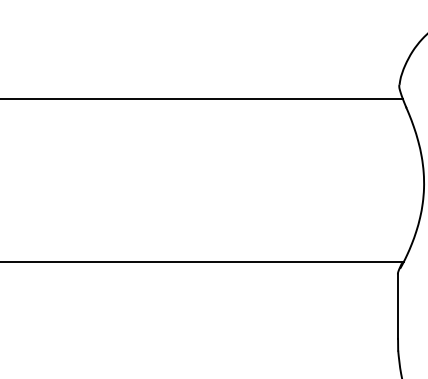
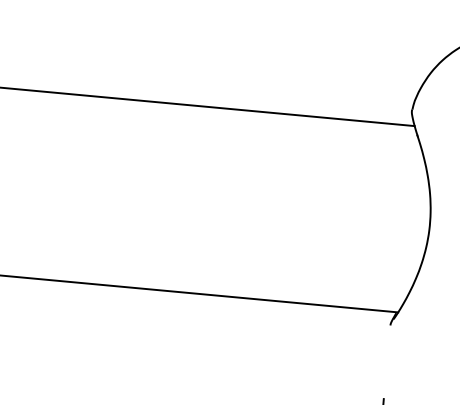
line: (397, 306) -> (386, 362), removed

